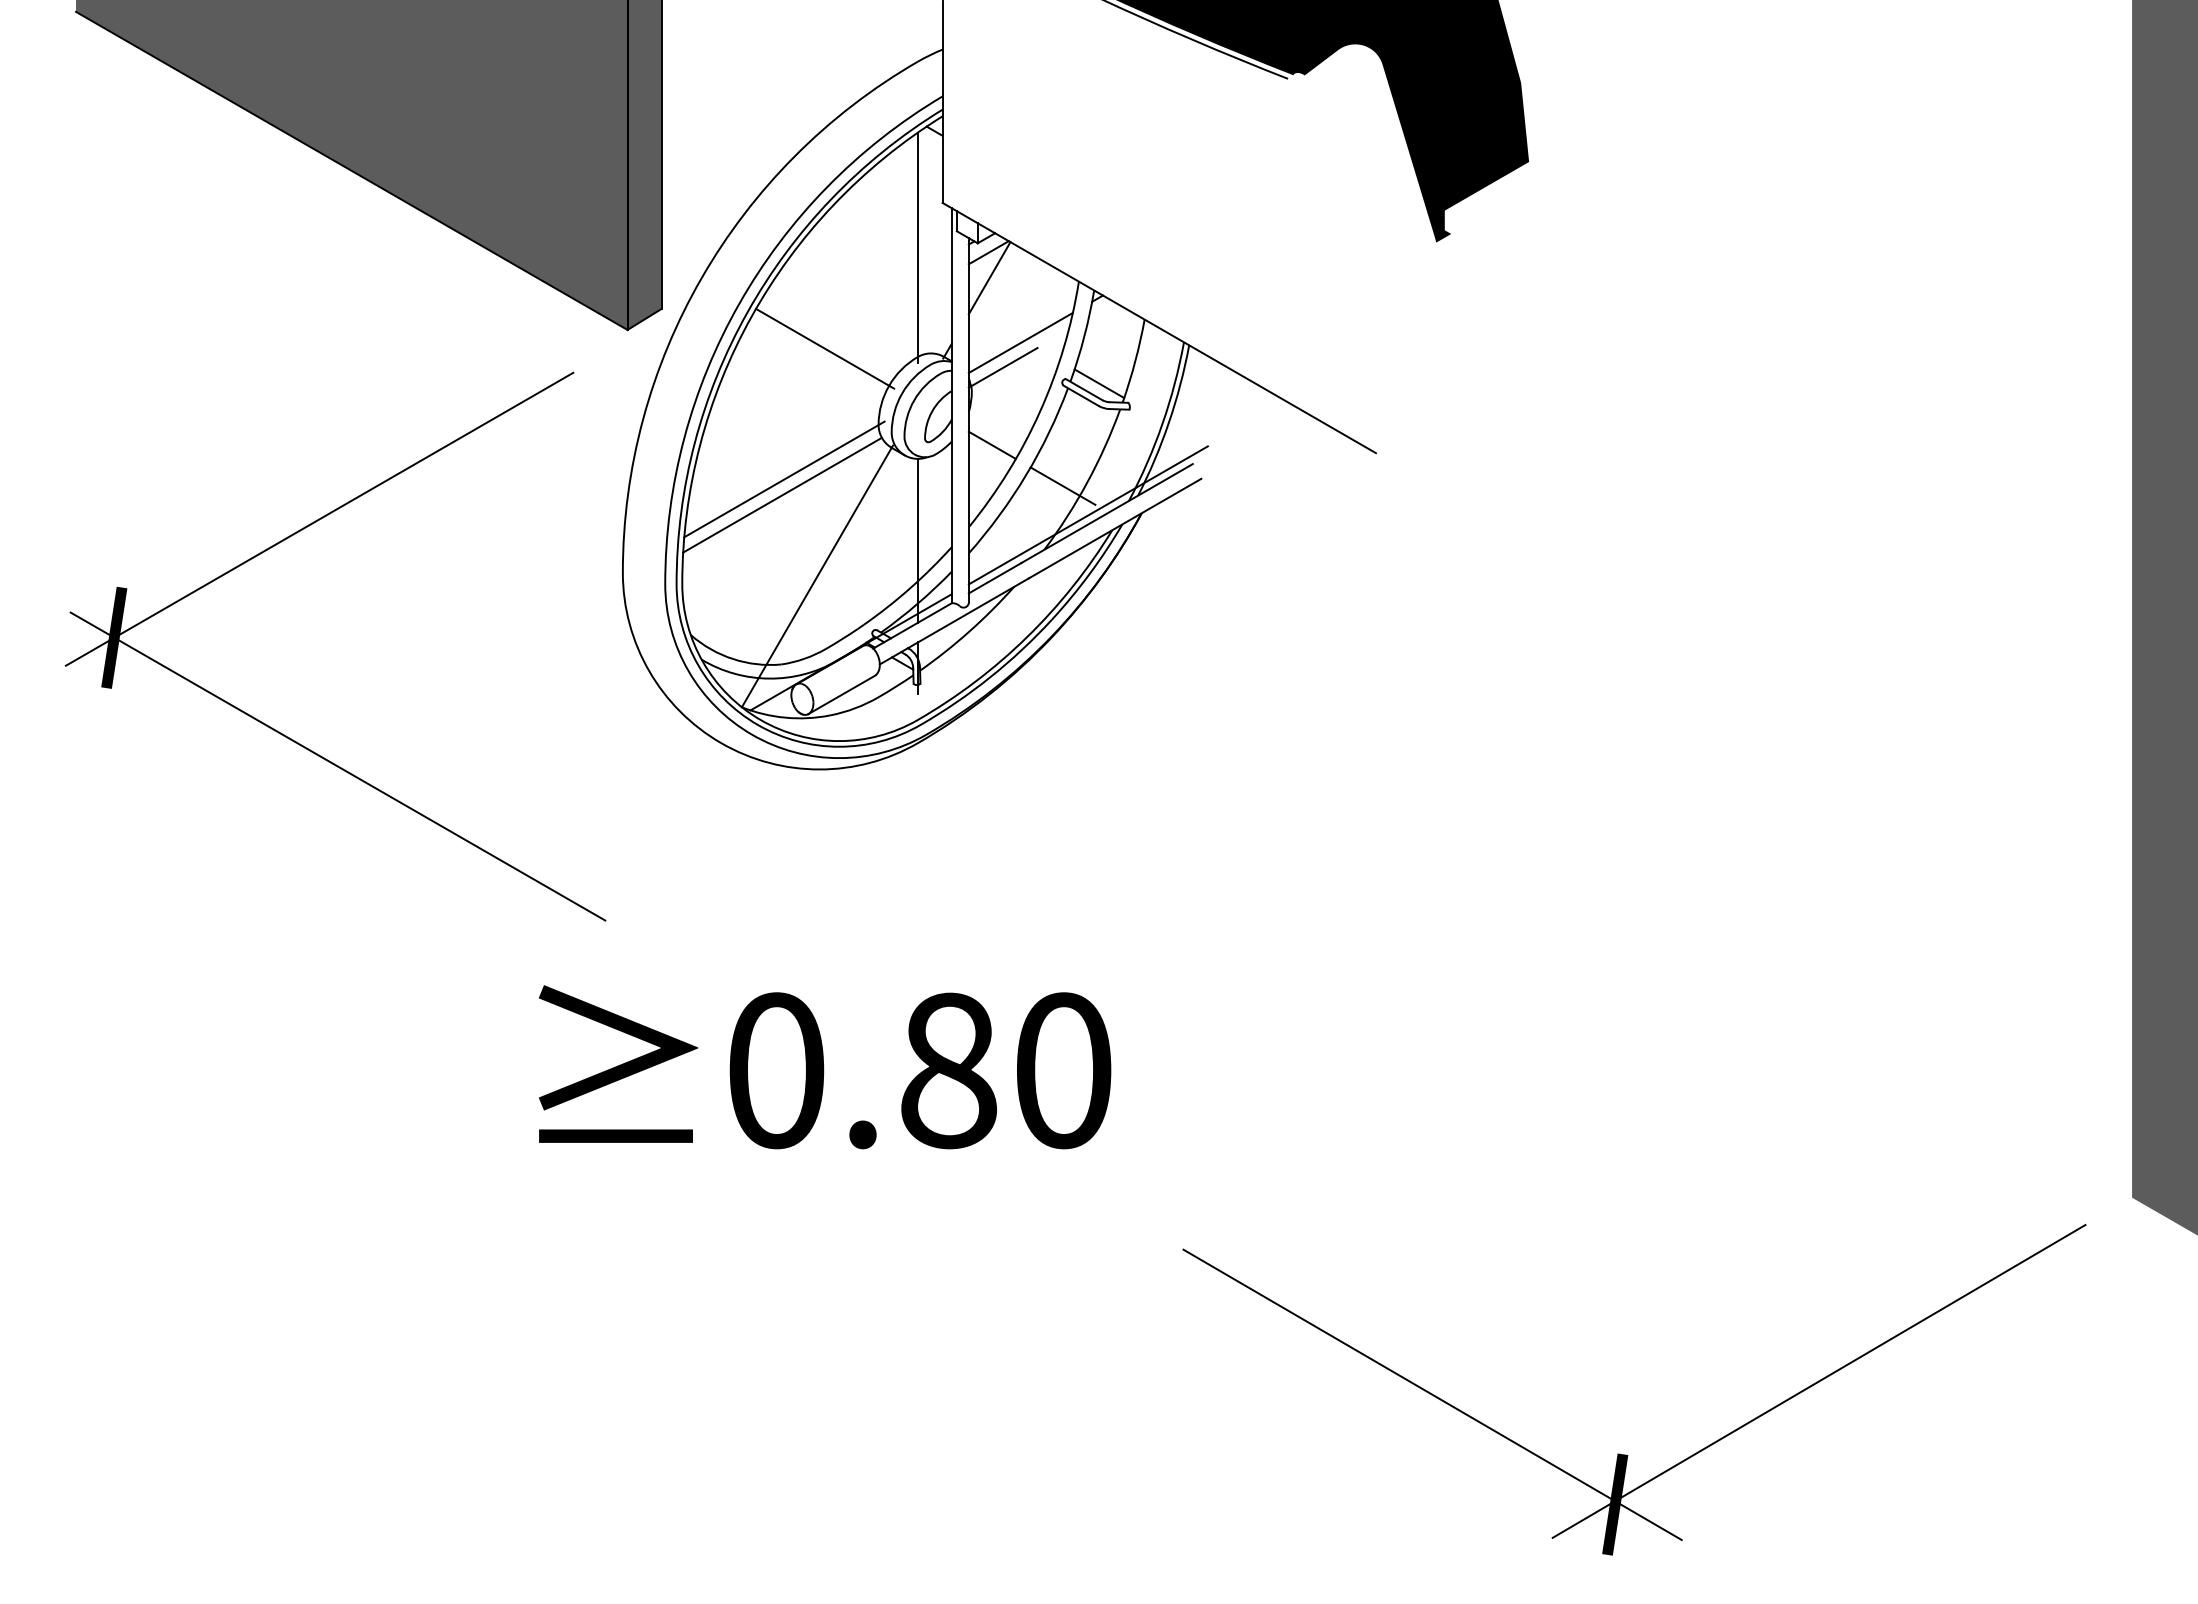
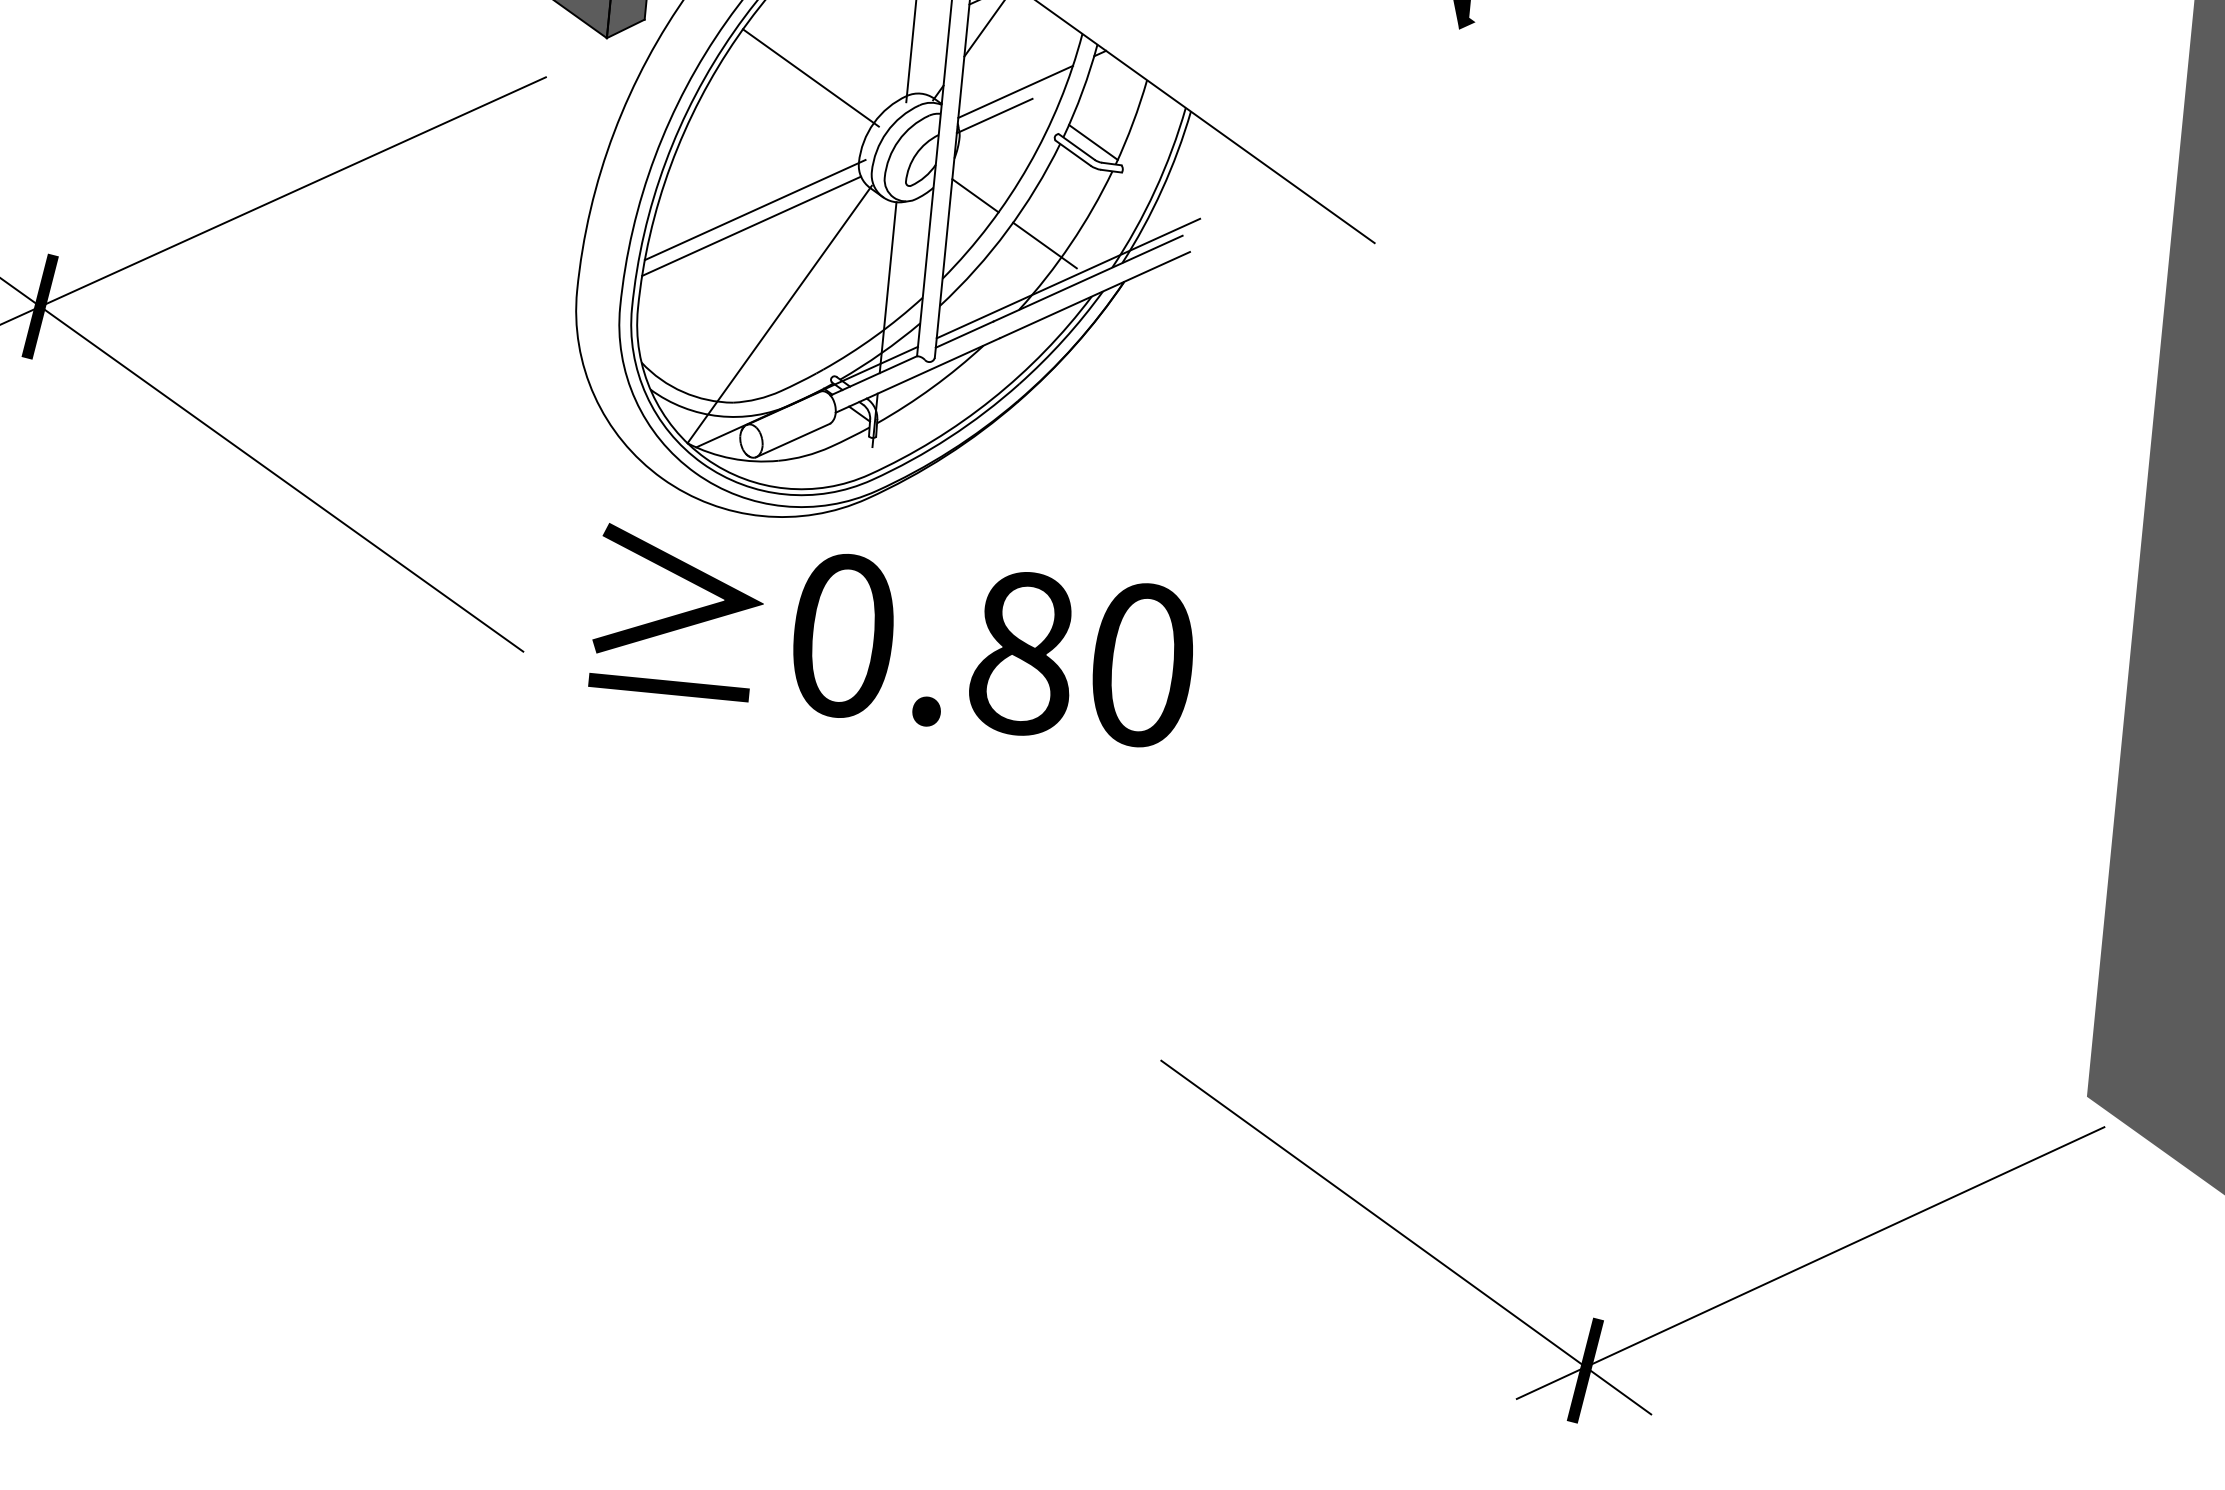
text: (825, 1067) -> (894, 637), moved
part: (1626, 1454) -> (1602, 1319), moved

